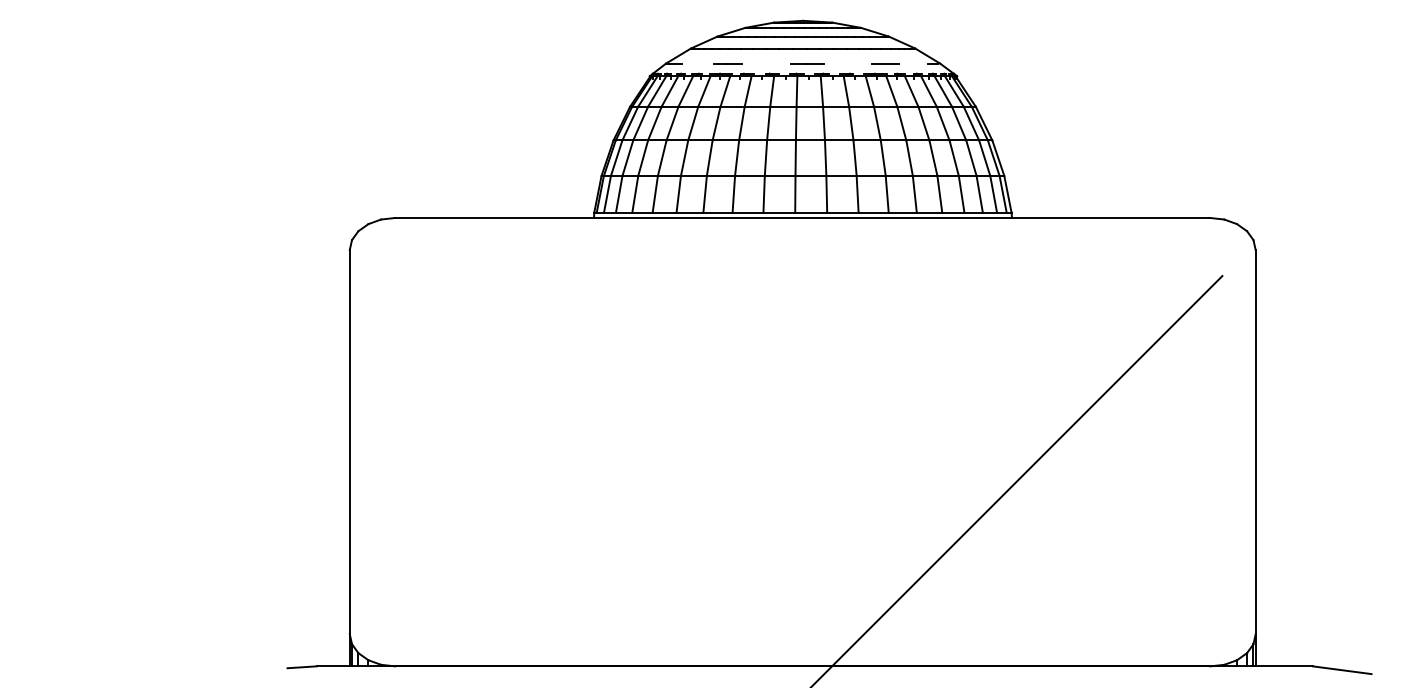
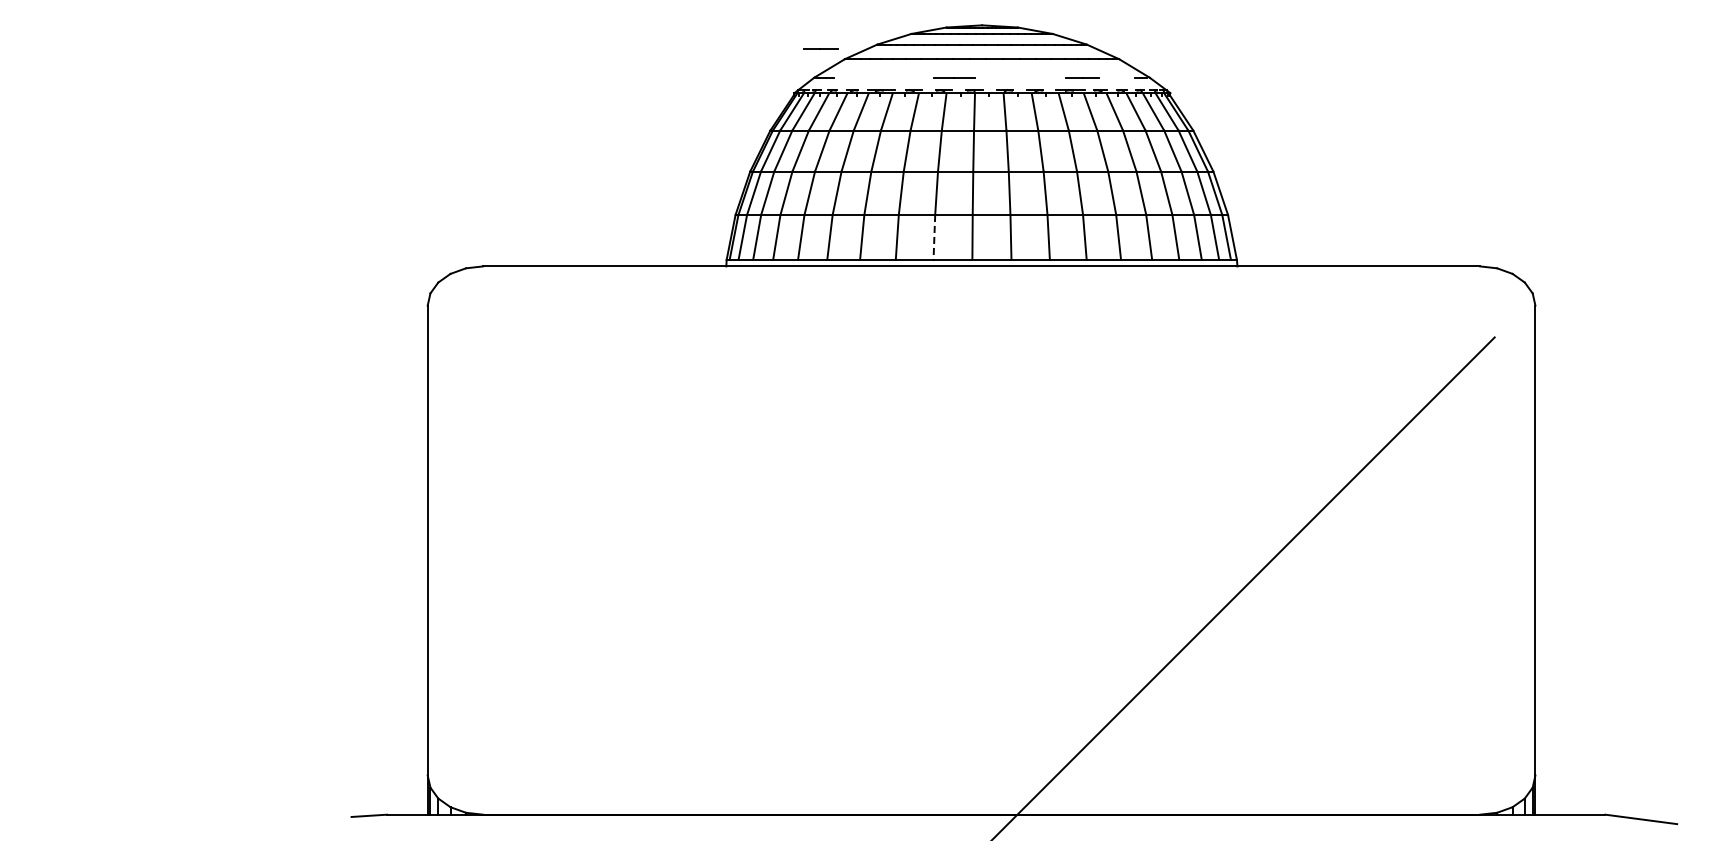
line: (727, 63) -> (820, 48), moved
line: (807, 63) -> (954, 77), moved
line: (764, 194) -> (934, 237), solid -> dashed

